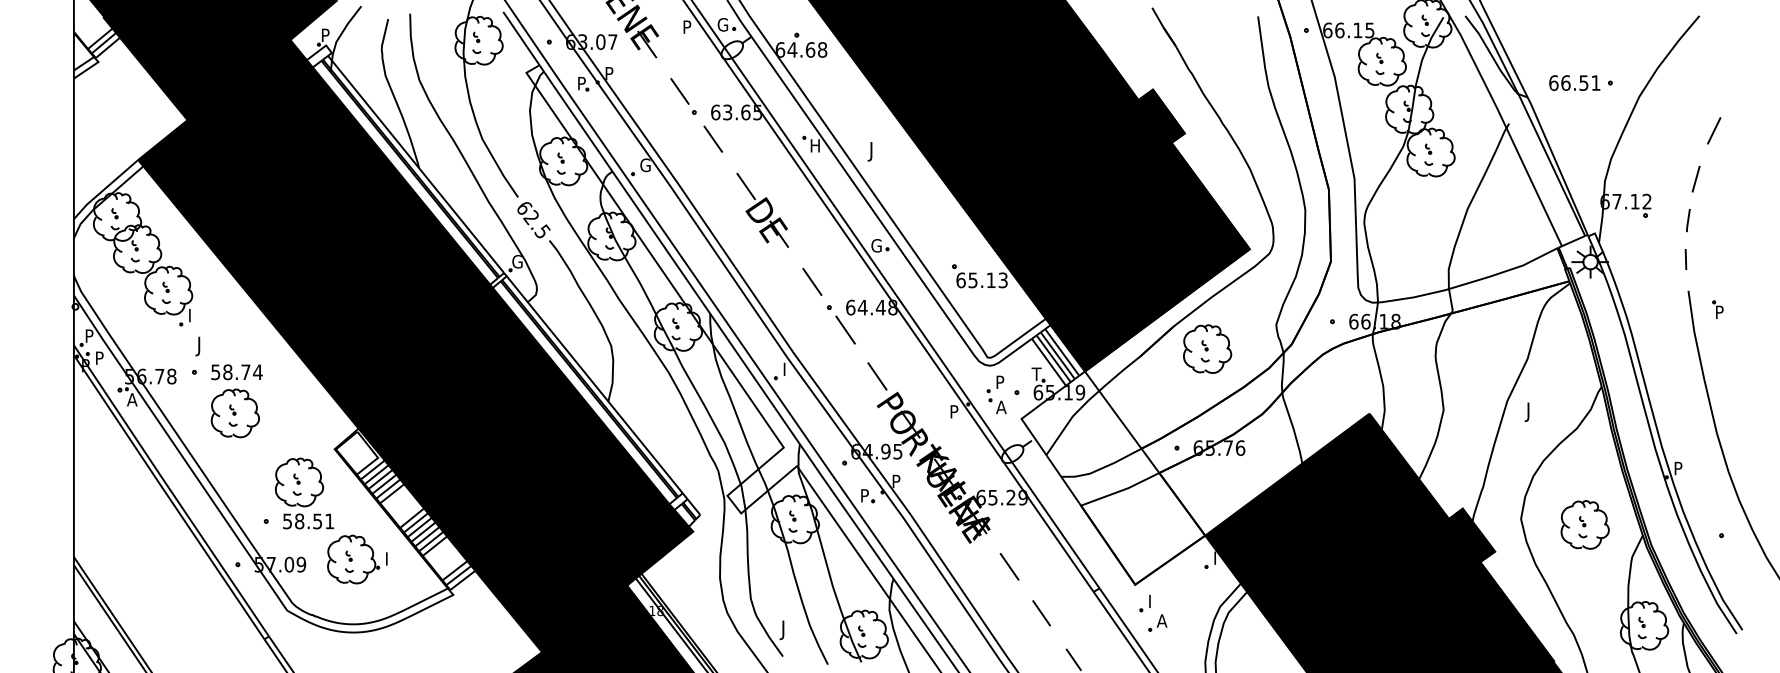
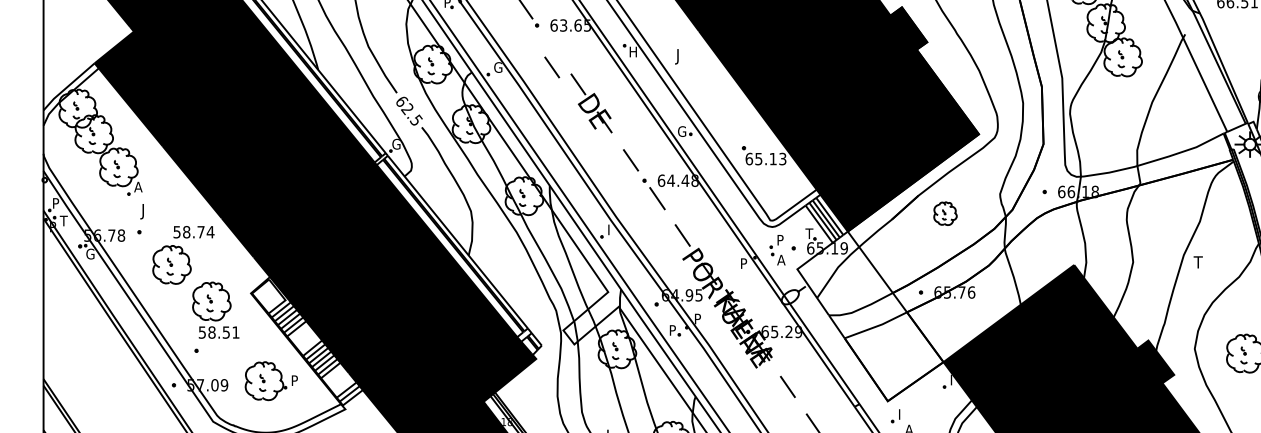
line: (712, 138) -> (551, 66), moved
text: (192, 315) -> (137, 187), I -> A
part: (1207, 348) -> (945, 213), size x0.6
text: (99, 357) -> (63, 220), P -> T
text: (236, 372) -> (193, 232), moved
text: (132, 399) -> (90, 253), A -> G
text: (1525, 412) -> (1198, 264), J -> T
part: (304, 493) -> (215, 310), moved
text: (390, 556) -> (295, 378), I -> P

